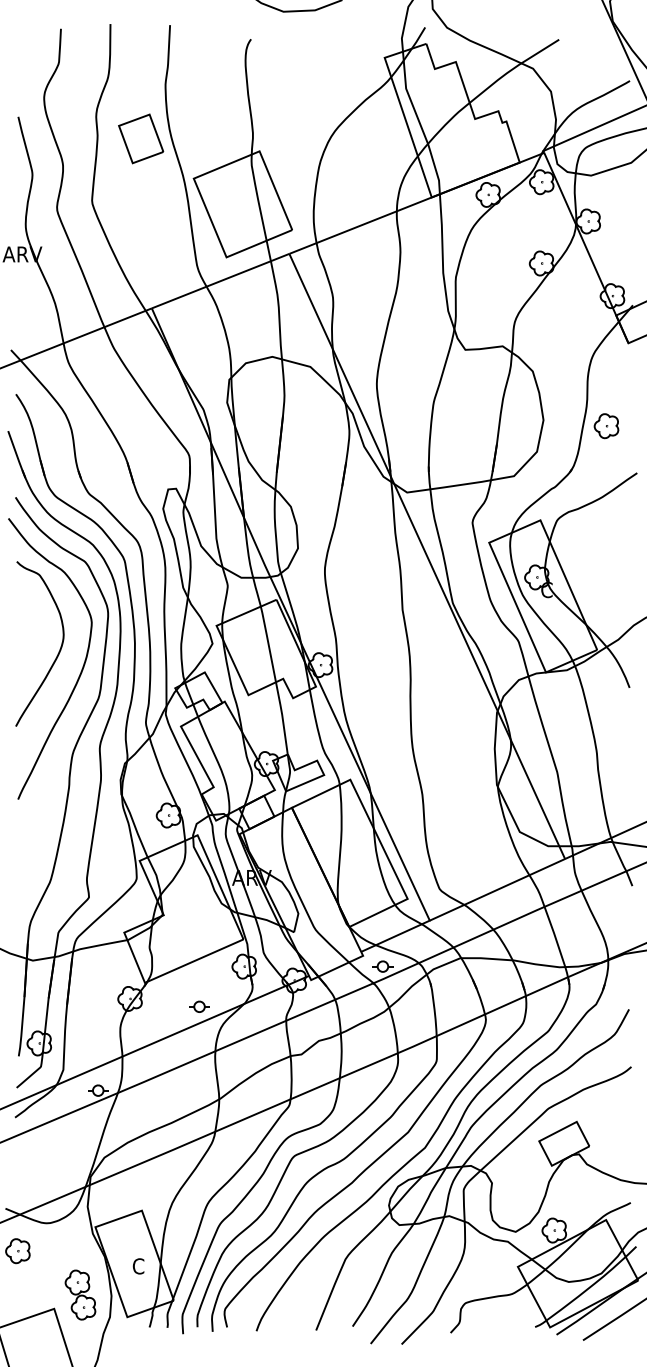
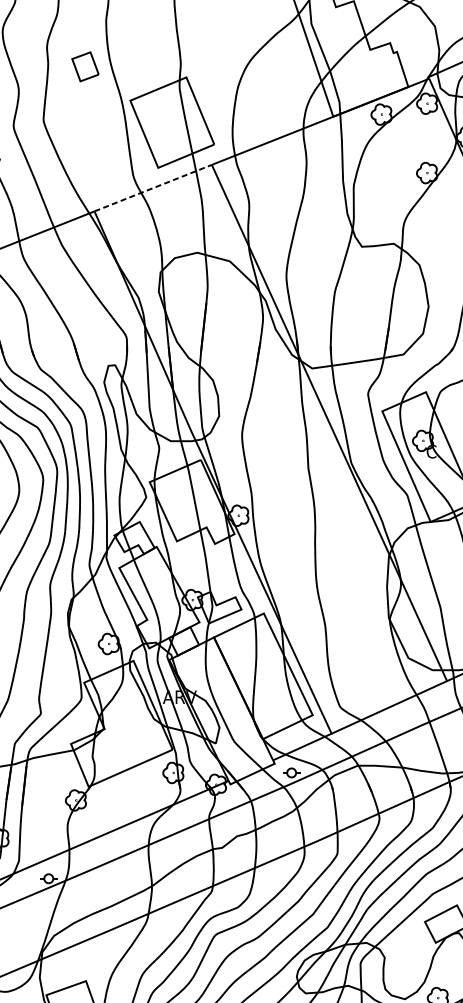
part: (141, 138) -> (85, 66), size x0.7
line: (220, 281) -> (153, 188), solid -> dashed
part: (199, 1006) -> (135, 806), removed

